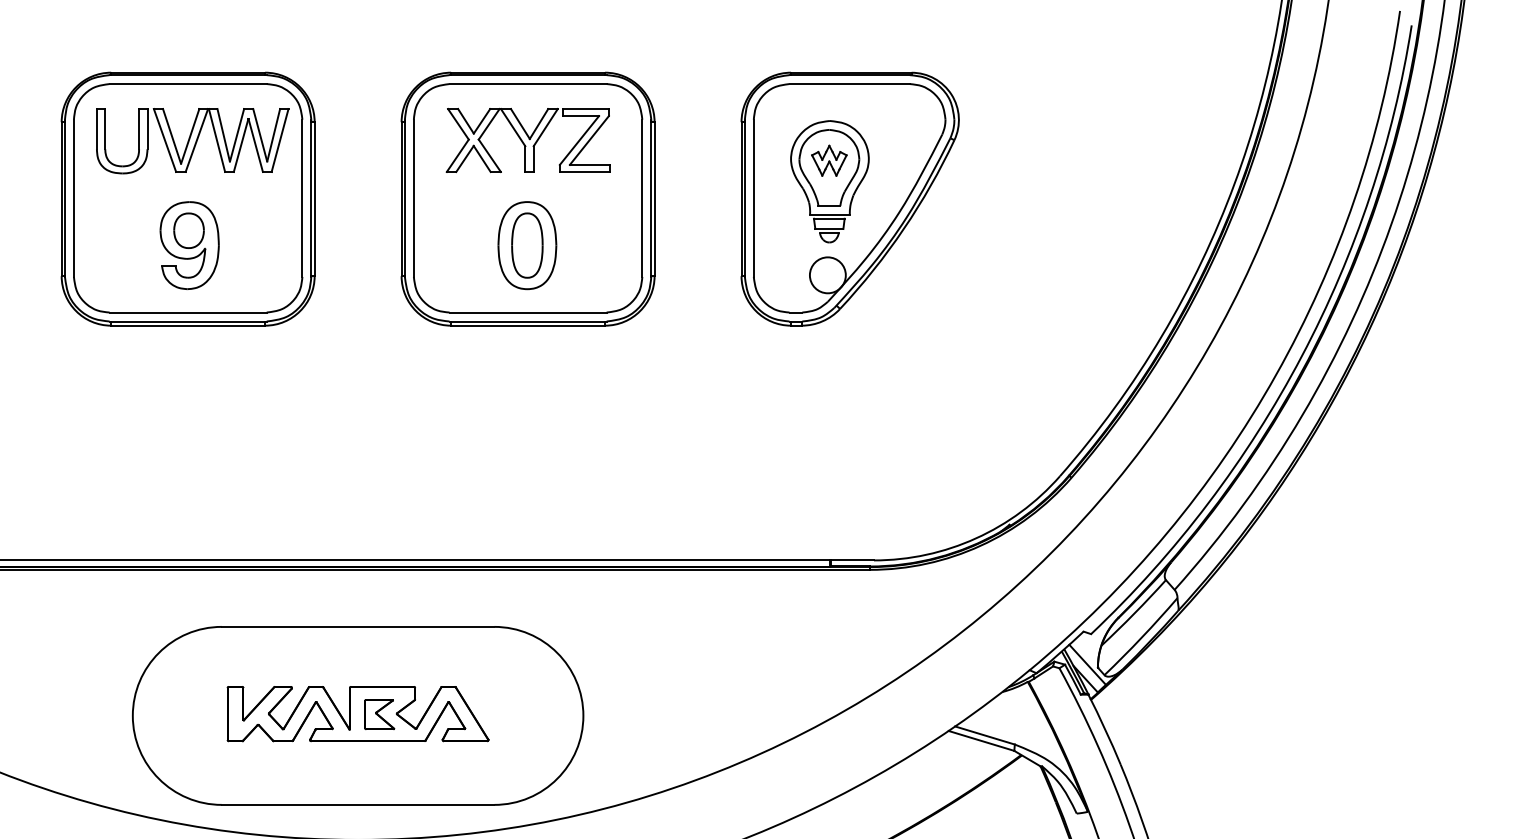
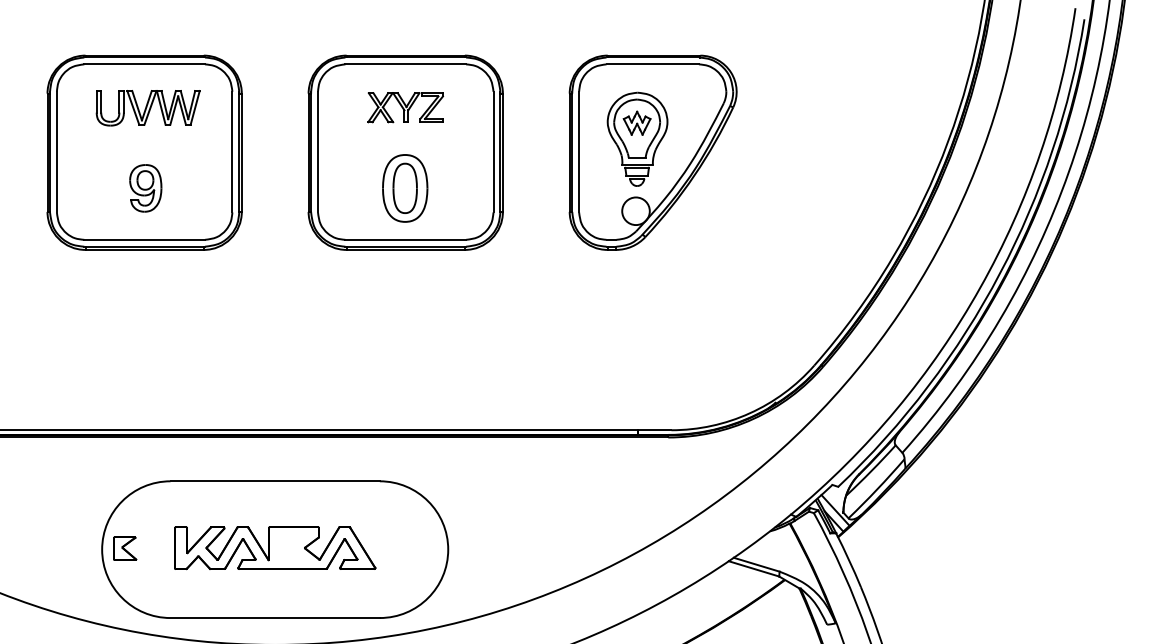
part: (527, 140) -> (405, 107), size x0.6
part: (192, 141) -> (147, 108), size x0.7
part: (189, 245) -> (145, 188), size x0.7
part: (379, 714) -> (124, 548), moved

